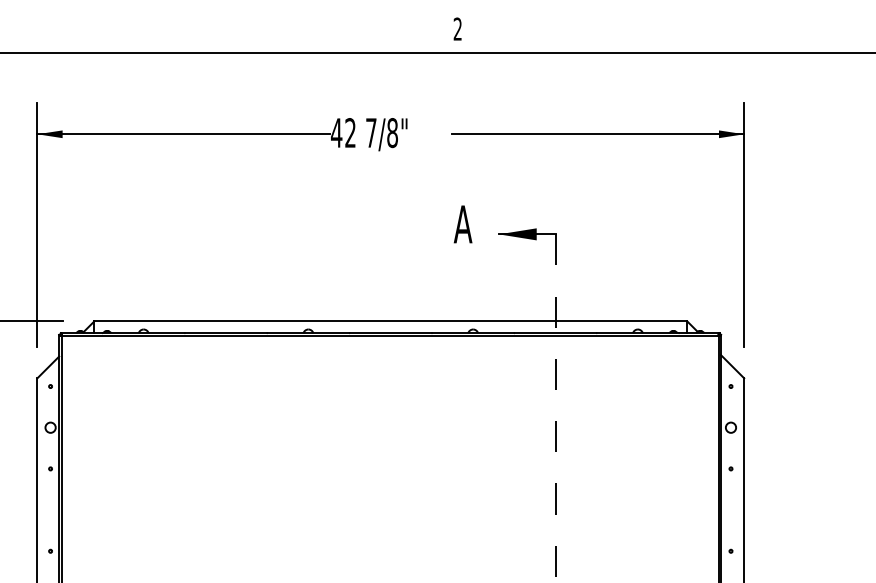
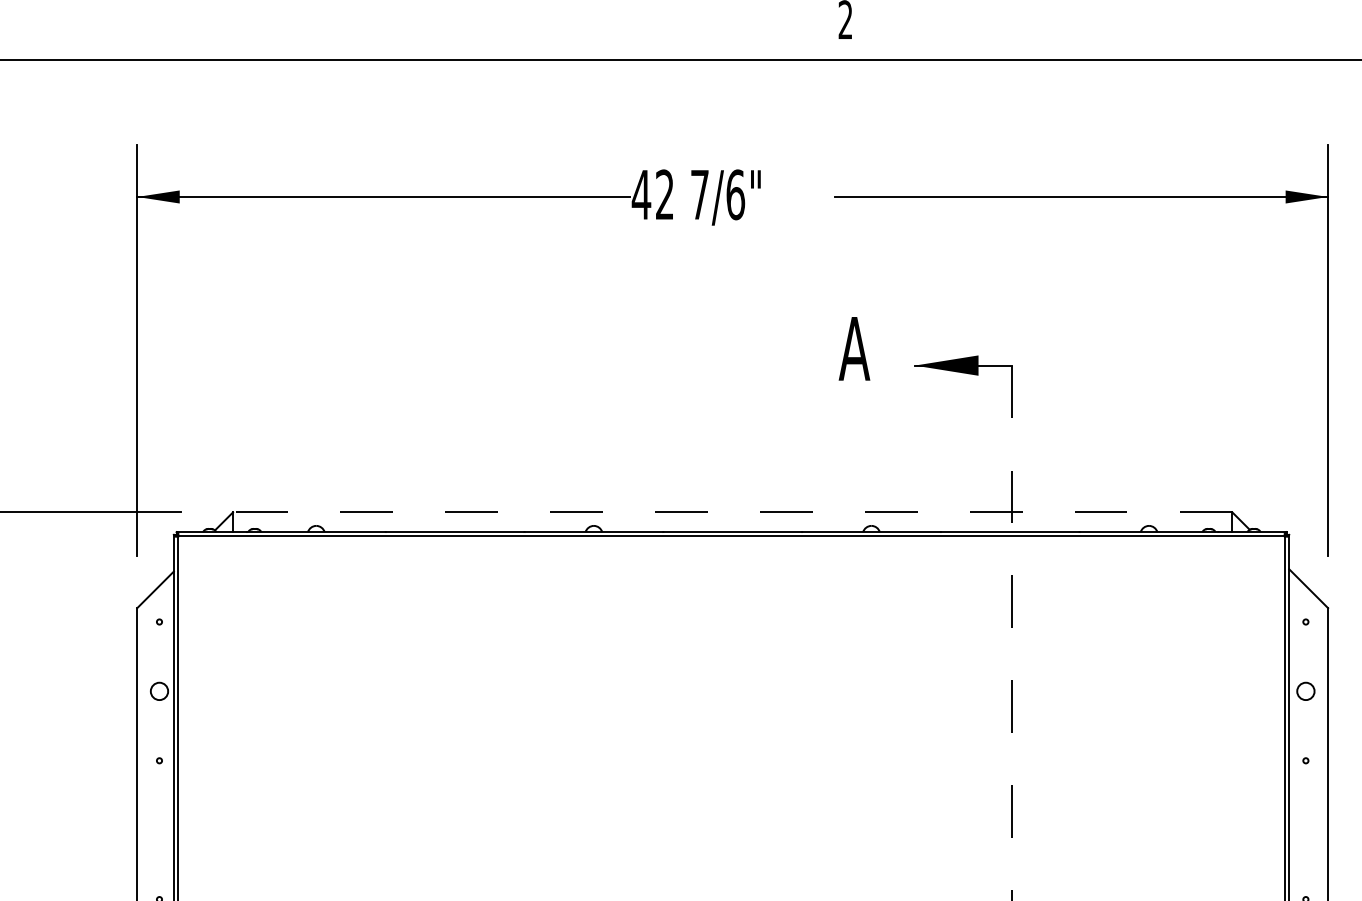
text: (392, 132) -> (735, 193), 7/8" -> 7/6"
line: (390, 321) -> (732, 512), solid -> dashed

